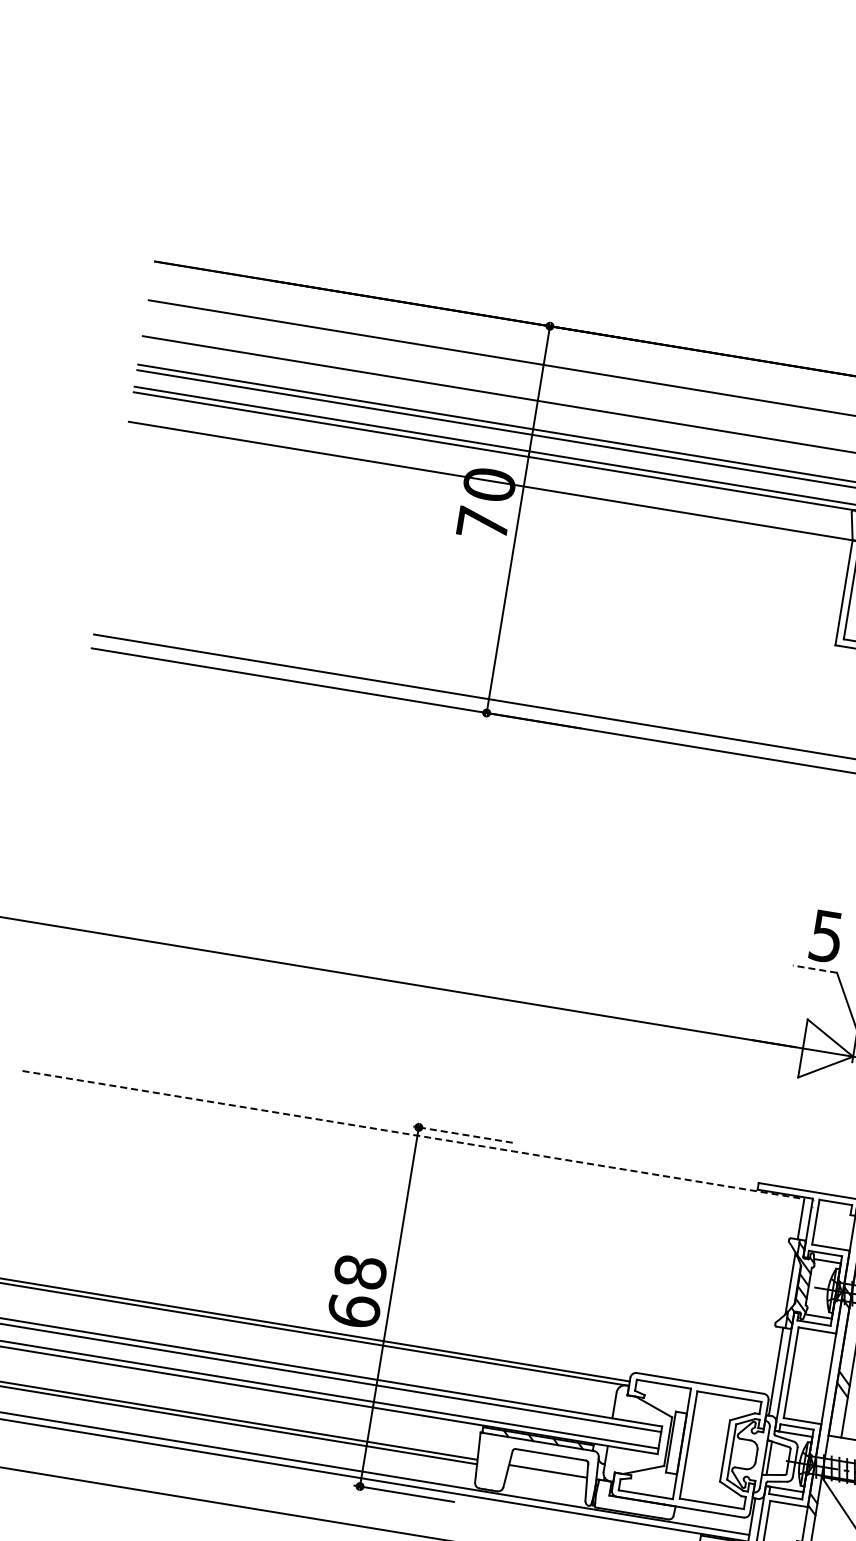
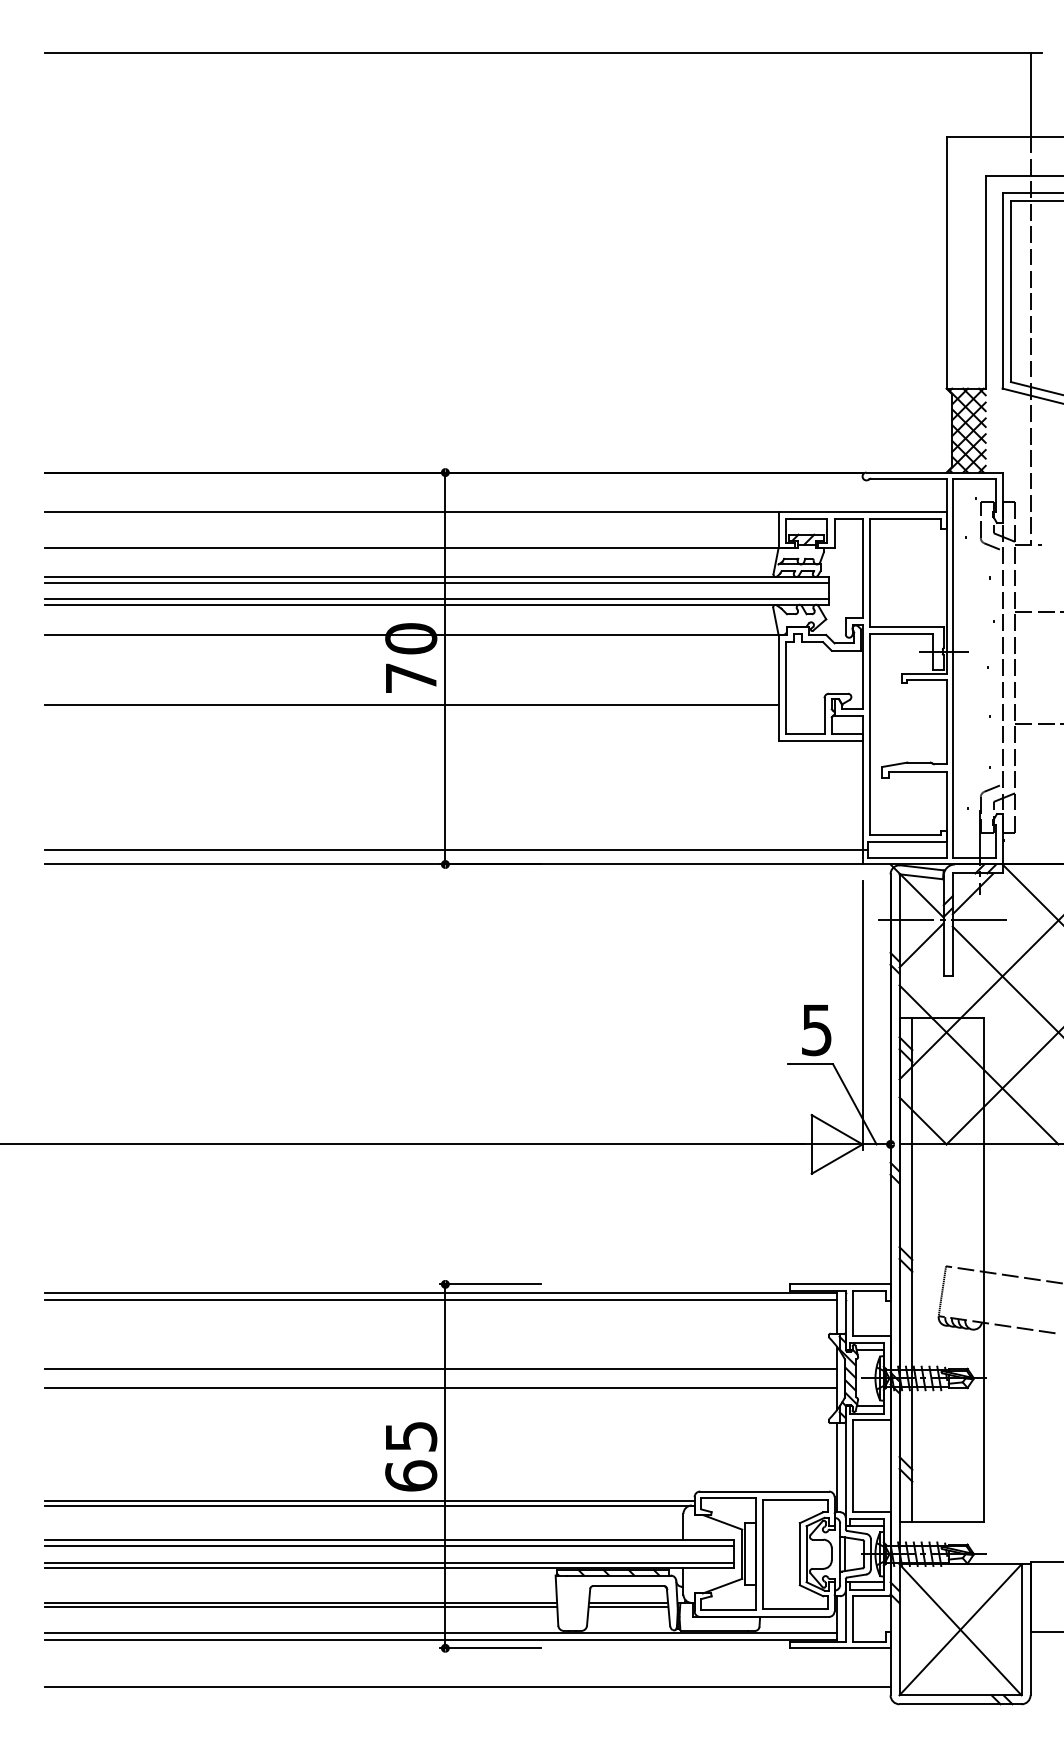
line: (479, 549) -> (411, 704), added
line: (814, 969) -> (810, 1064), dashed -> solid
line: (413, 1134) -> (441, 1292), dashed -> solid
line: (462, 1134) -> (489, 1284), dashed -> solid
line: (412, 1141) -> (441, 1299), added
line: (401, 1209) -> (441, 1368), added
line: (398, 1228) -> (441, 1387), added
text: (360, 1272) -> (411, 1436), 68 -> 65
line: (547, 1475) -> (628, 1607), added

